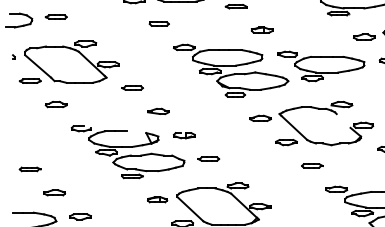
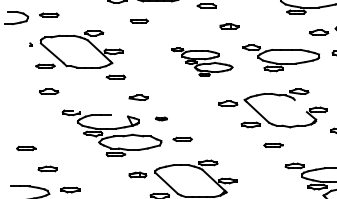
part: (65, 62) -> (76, 49), moved
part: (231, 70) -> (202, 61), size x0.6
part: (184, 135) -> (161, 118), size x0.6

